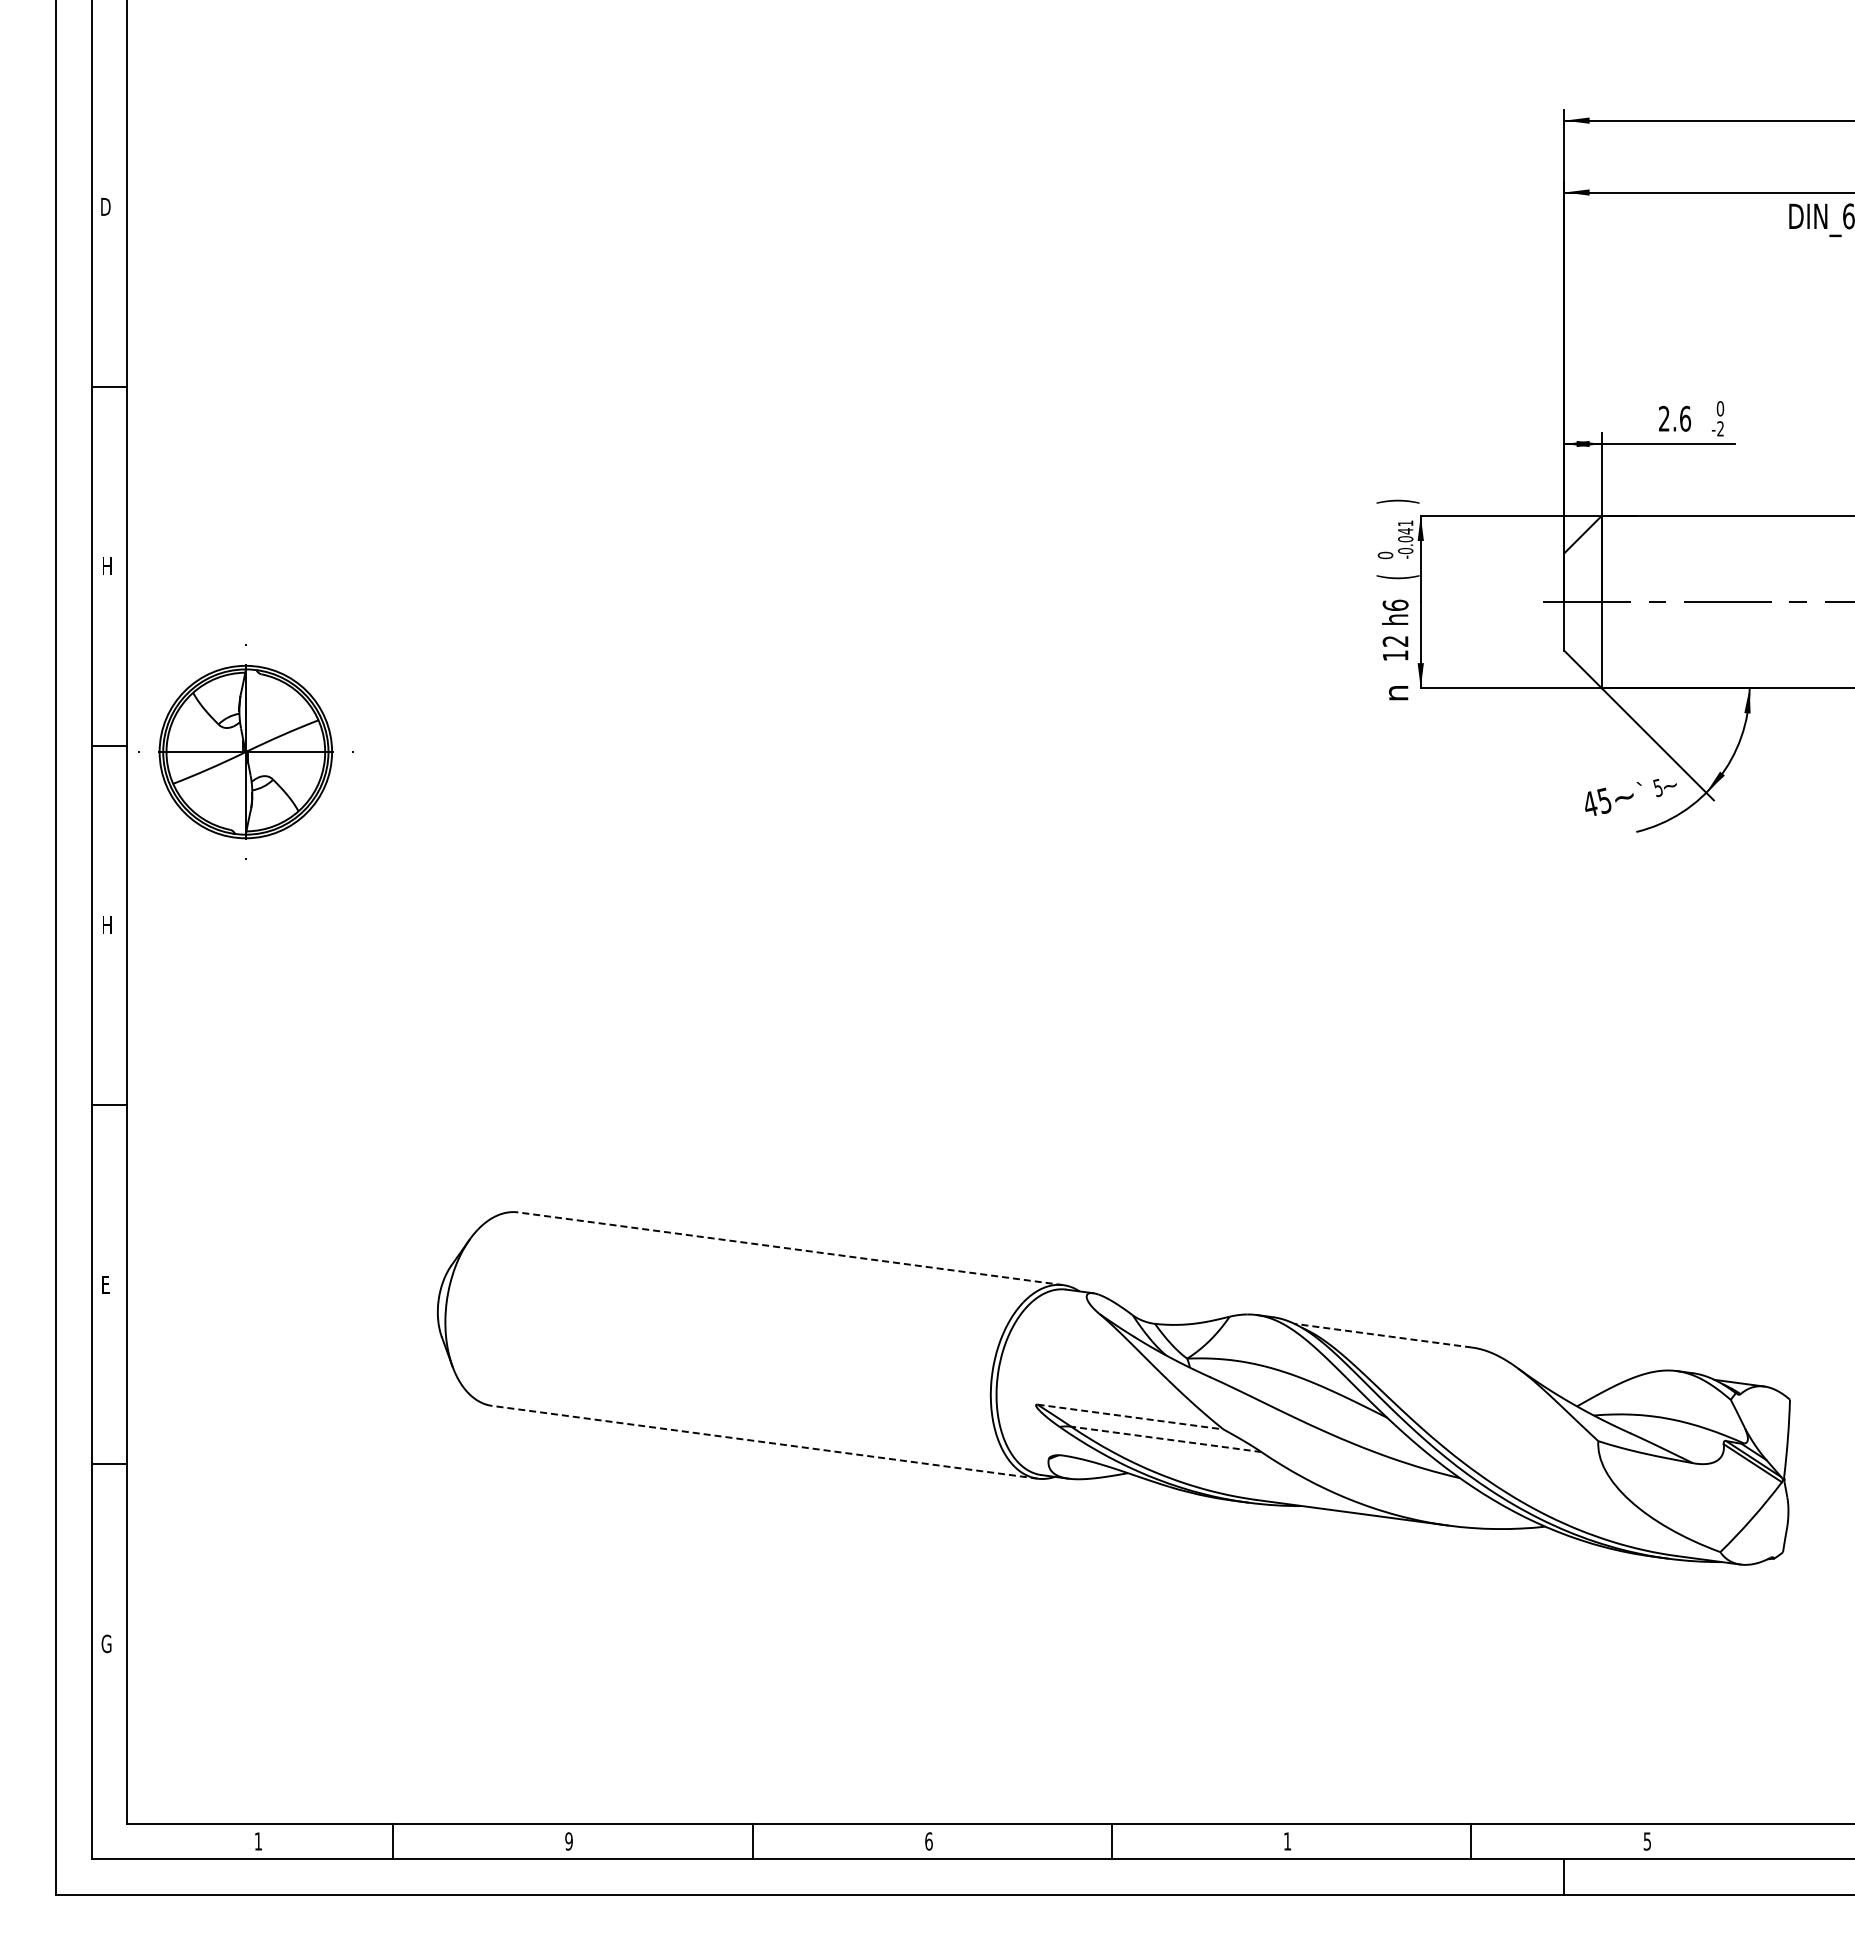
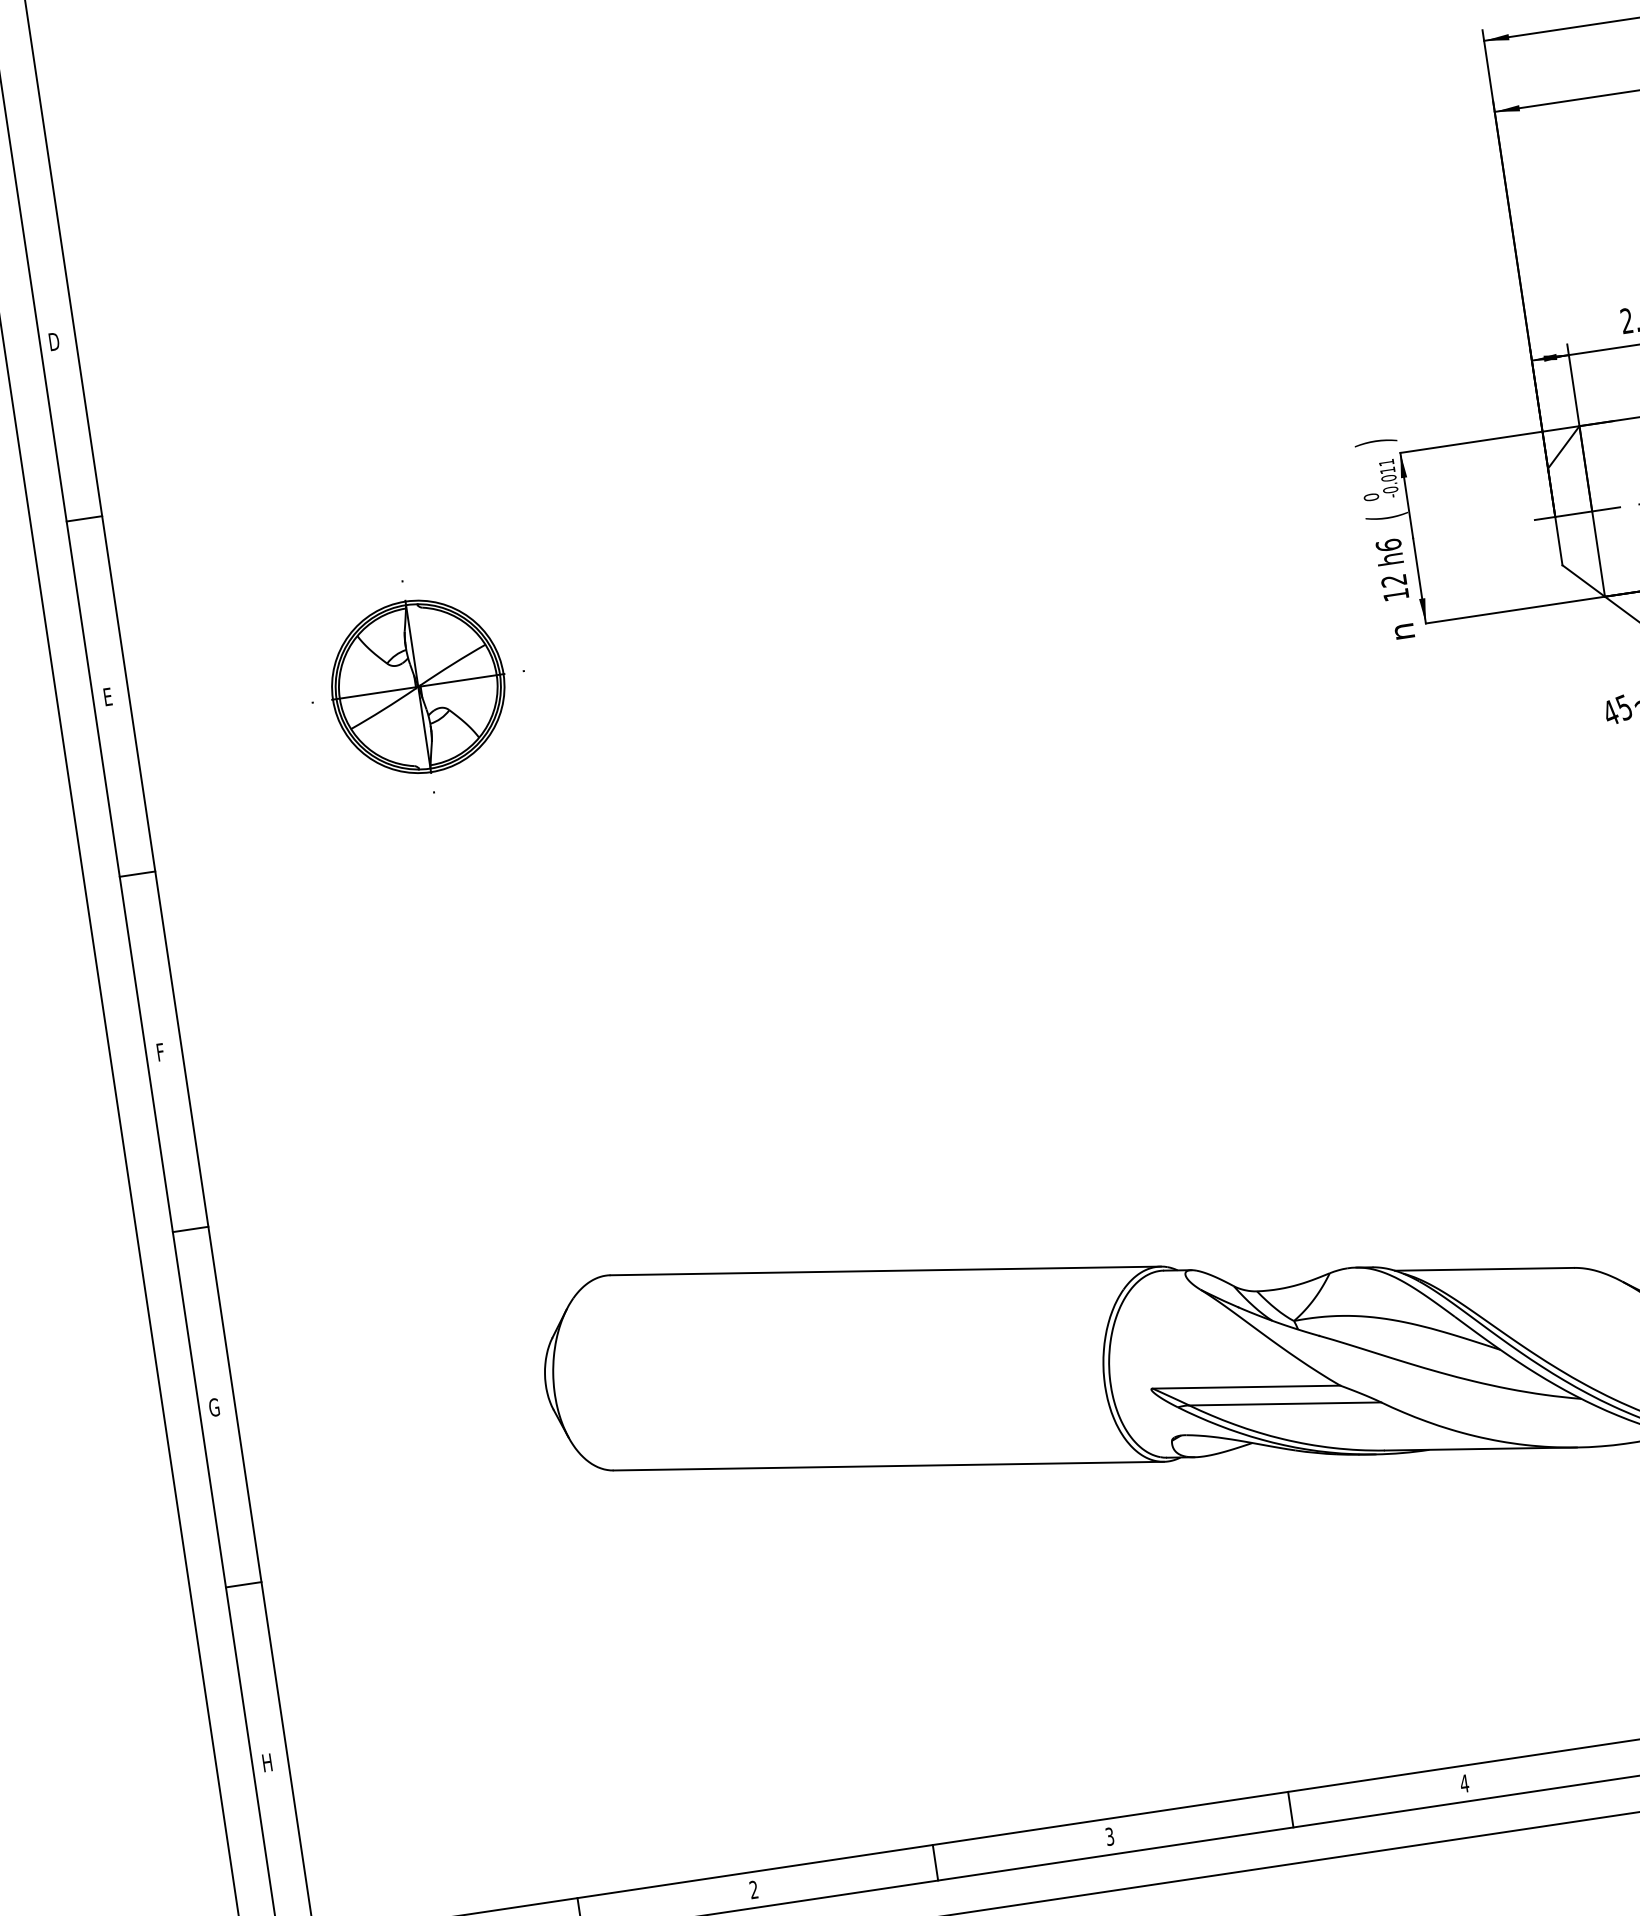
text: (1405, 531) -> (1387, 470), -0.041 -> -0.011
text: (107, 565) -> (108, 696), H -> E
part: (245, 751) -> (417, 686), moved
text: (107, 924) -> (161, 1051), H -> F
line: (790, 1248) -> (885, 1270), dashed -> solid
text: (106, 1284) -> (214, 1407), E -> G
line: (1382, 1335) -> (1483, 1269), dashed -> solid
line: (1130, 1417) -> (1246, 1387), dashed -> solid
line: (1166, 1439) -> (1285, 1404), dashed -> solid
line: (764, 1442) -> (888, 1466), dashed -> solid
text: (106, 1643) -> (267, 1762), G -> H
text: (568, 1841) -> (753, 1890), 9 -> 2
text: (928, 1841) -> (1109, 1836), 6 -> 3
text: (1287, 1841) -> (1464, 1783), 1 -> 4

